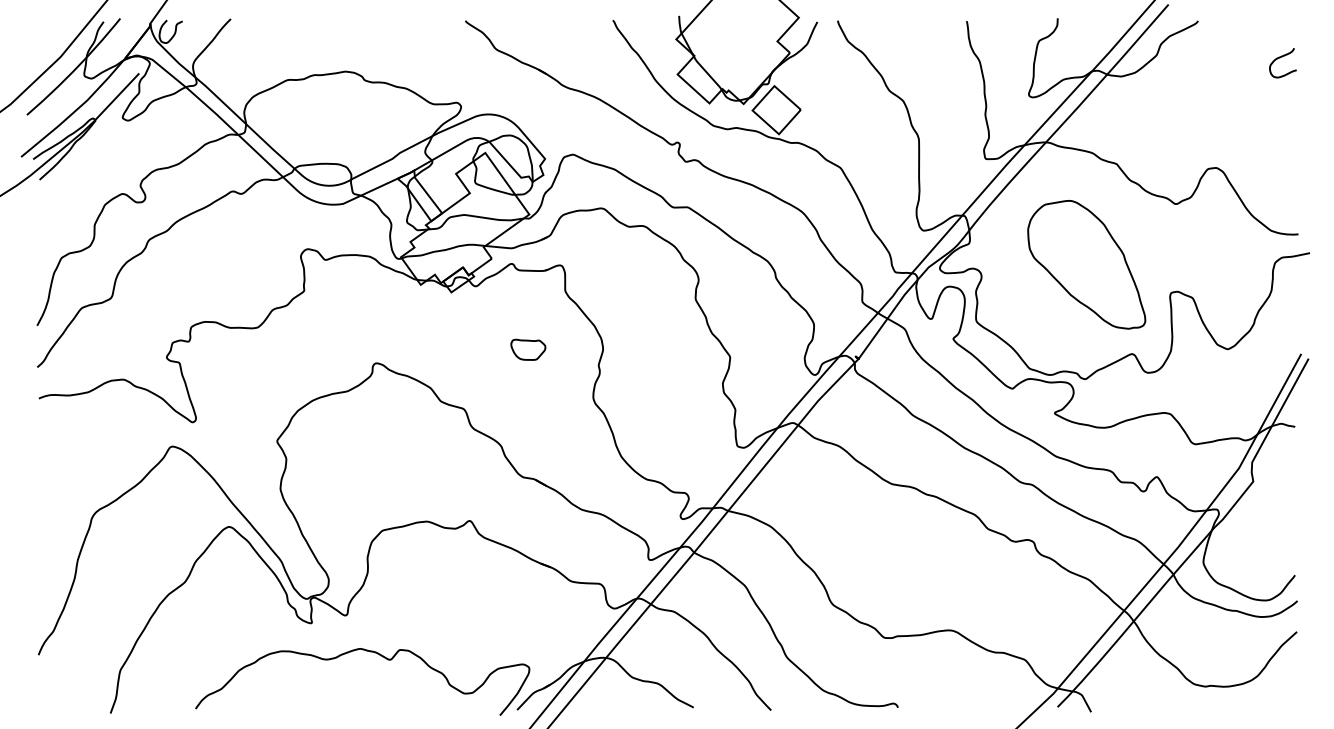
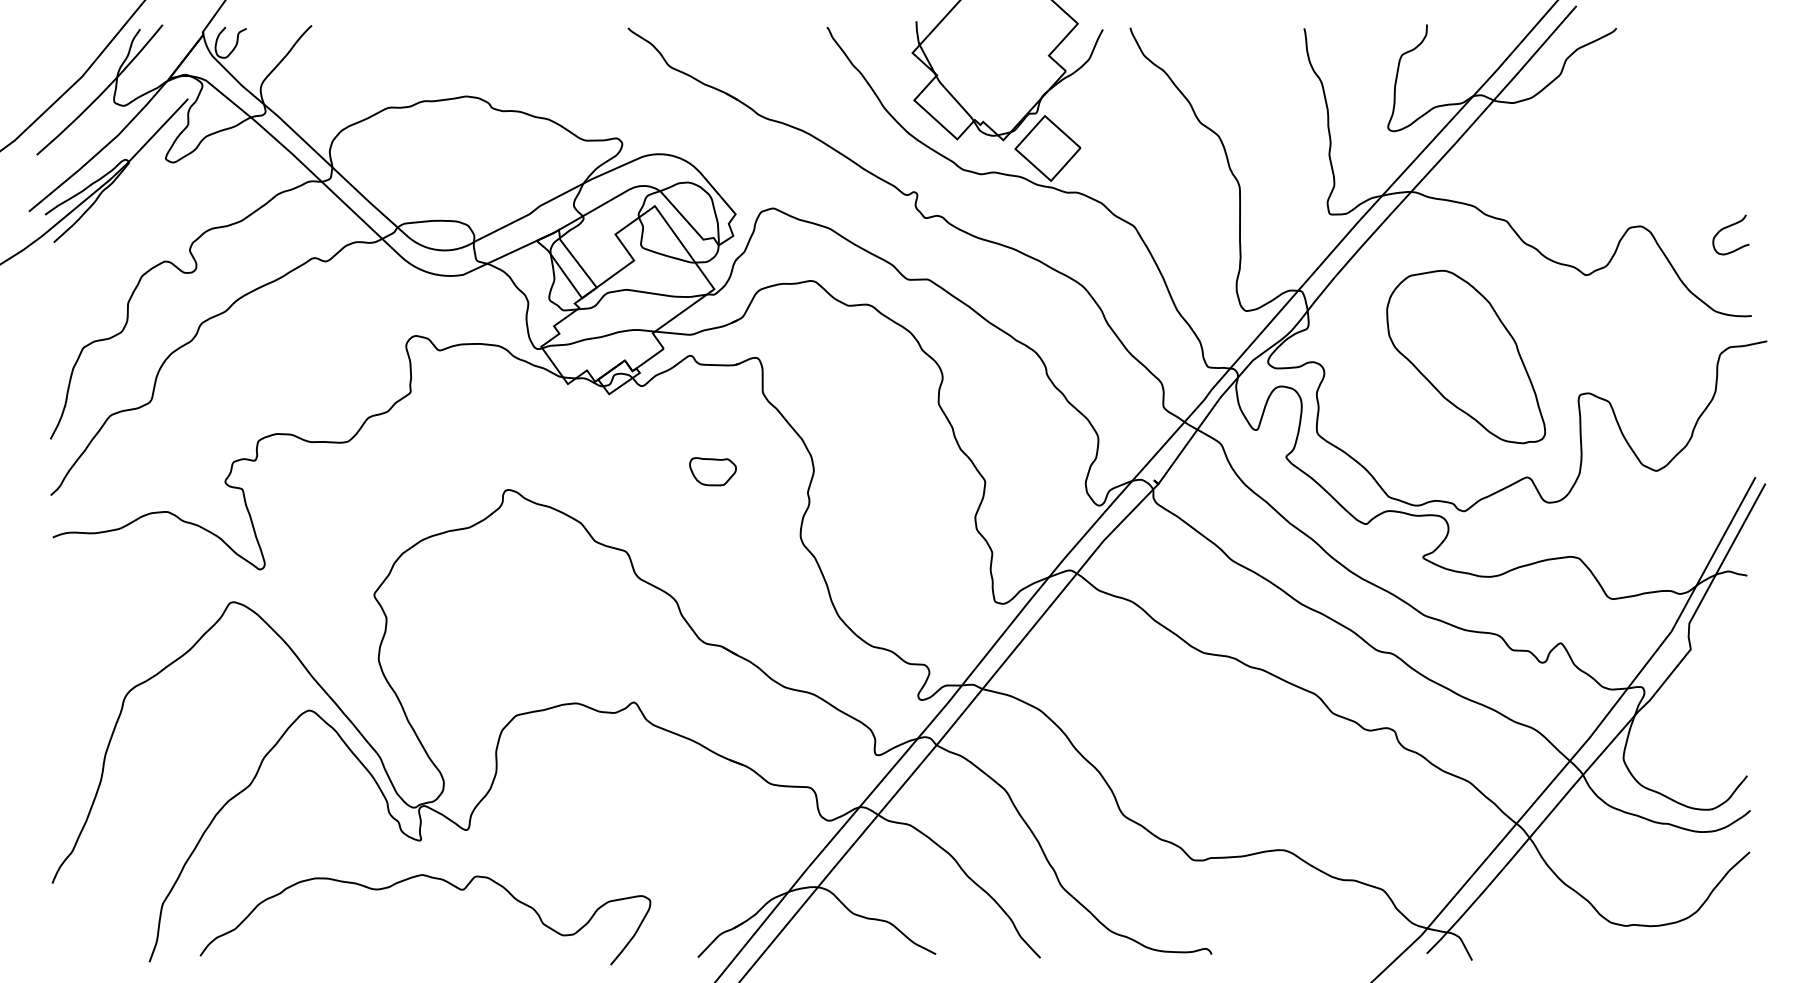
curve: (1281, 57) -> (1729, 227), moved
curve: (370, 652) -> (435, 879), moved

